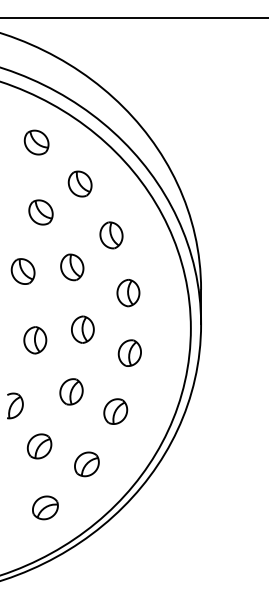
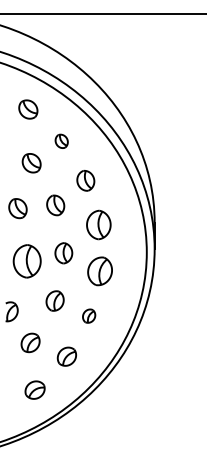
part: (79, 183) -> (61, 140), size x0.7
part: (128, 293) -> (98, 225), size x1.4
part: (35, 340) -> (27, 261), size x1.6
part: (129, 352) -> (99, 270), size x1.4
part: (115, 411) -> (88, 316), size x0.7

